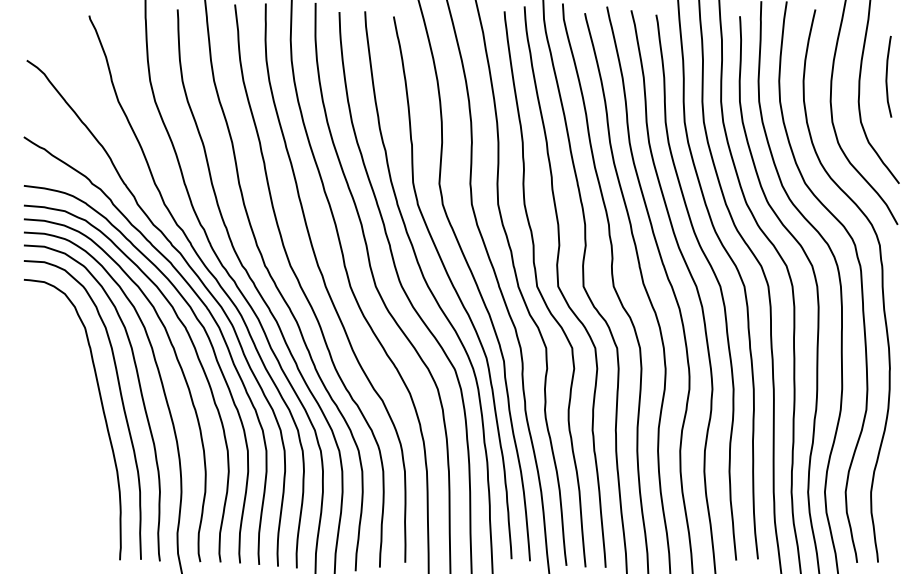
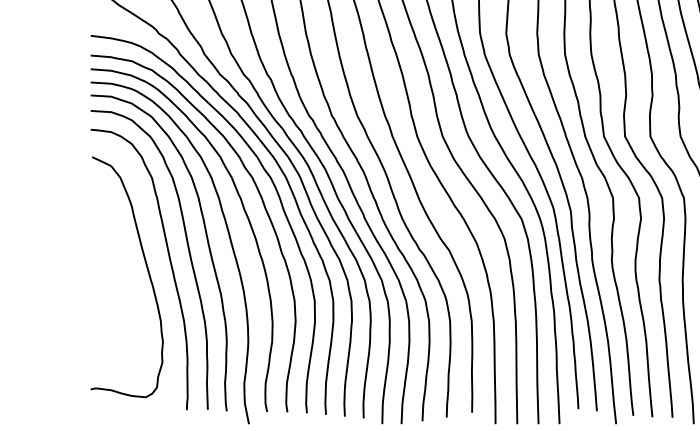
curve: (80, 421) -> (147, 271), added

